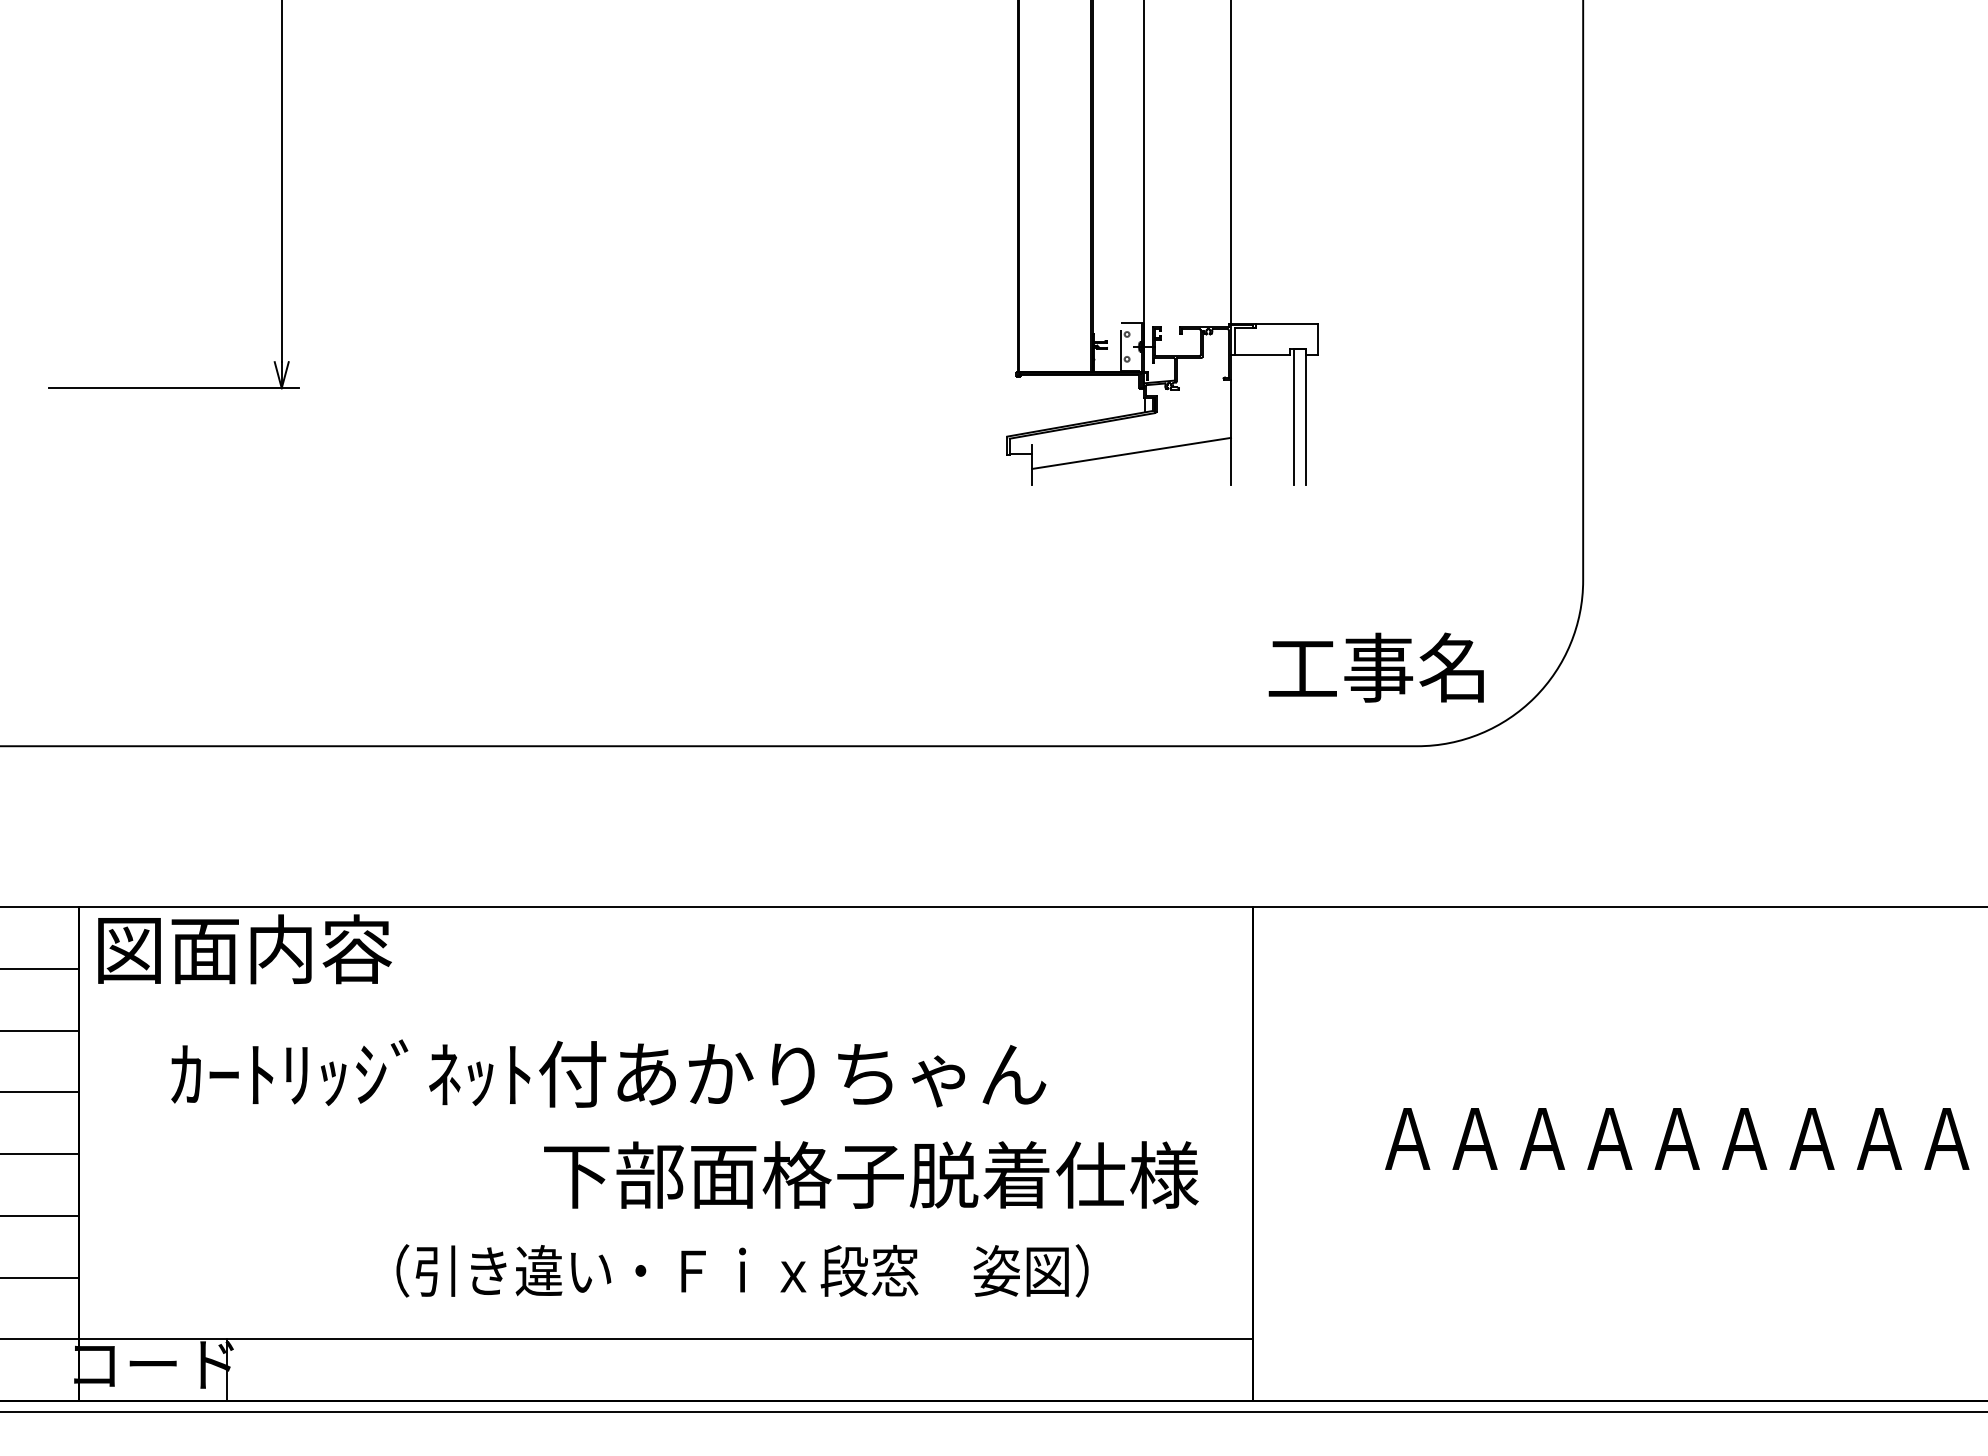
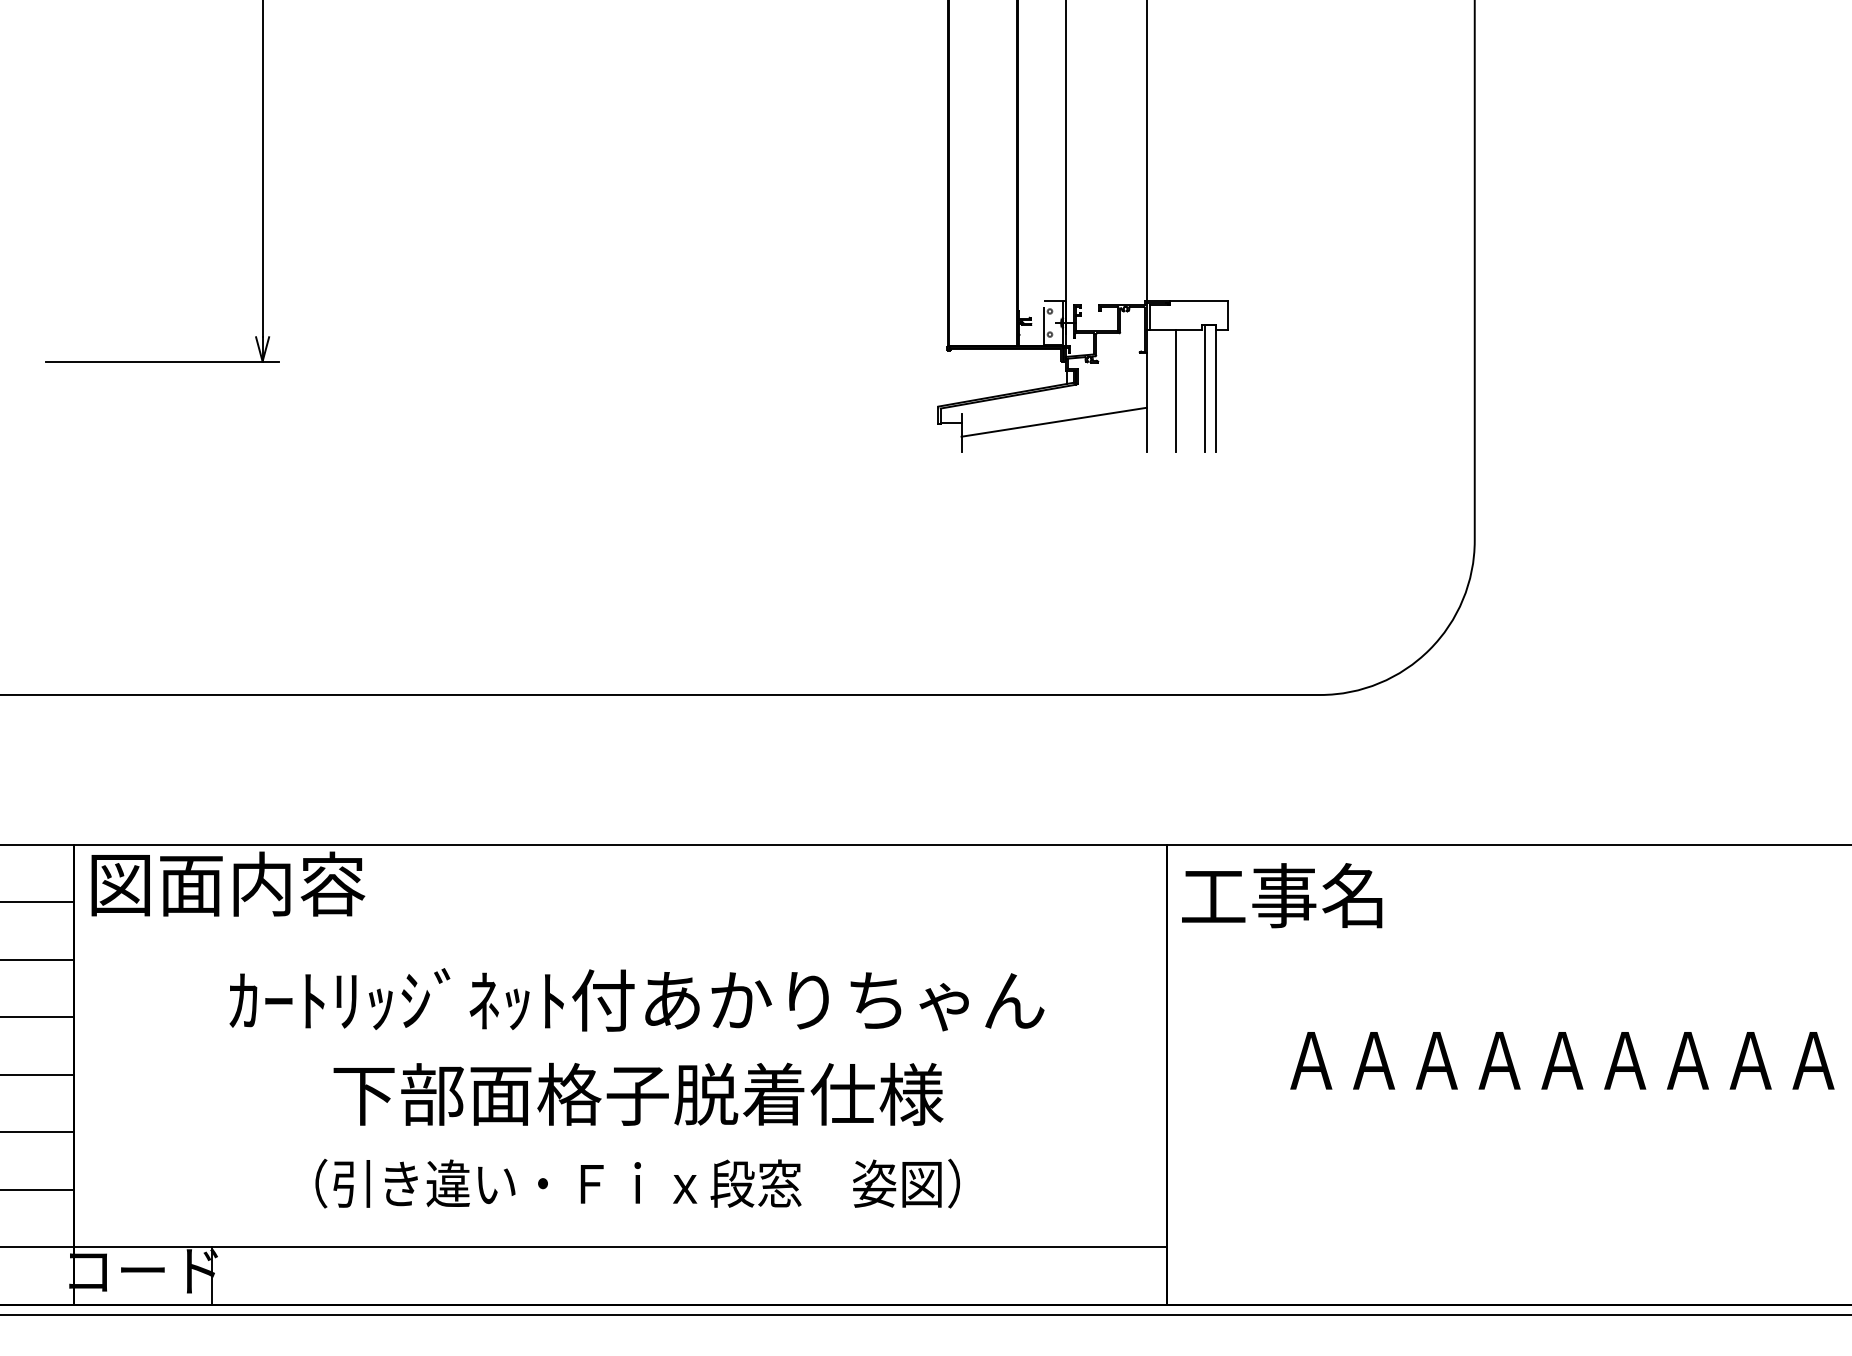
line: (1262, 419) -> (1176, 390), added
text: (1375, 667) -> (1281, 895), moved
text: (608, 1073) -> (636, 999), moved
text: (871, 1174) -> (638, 1093), moved
text: (742, 1270) -> (637, 1183), moved

